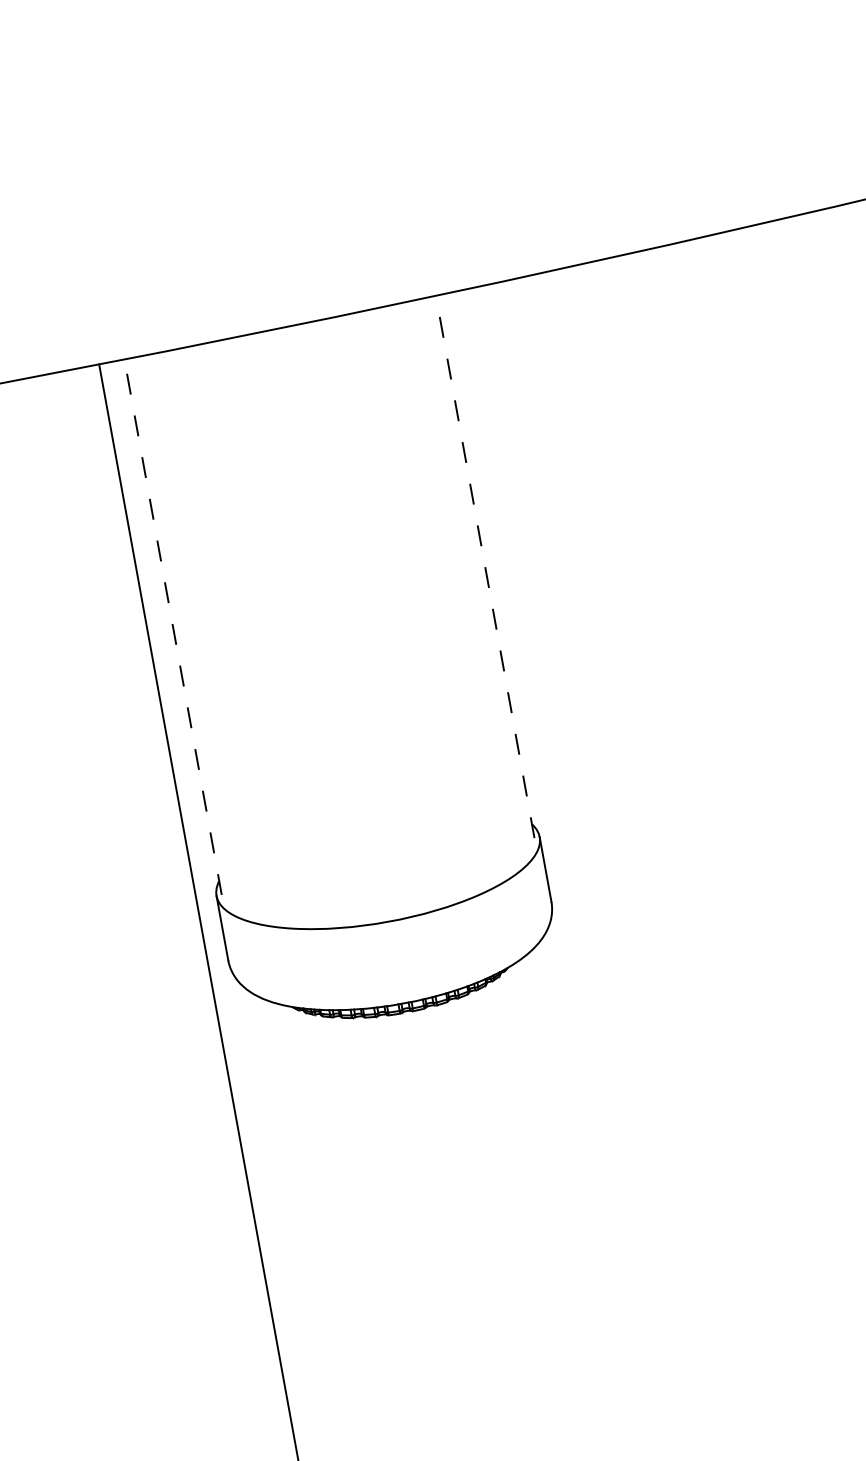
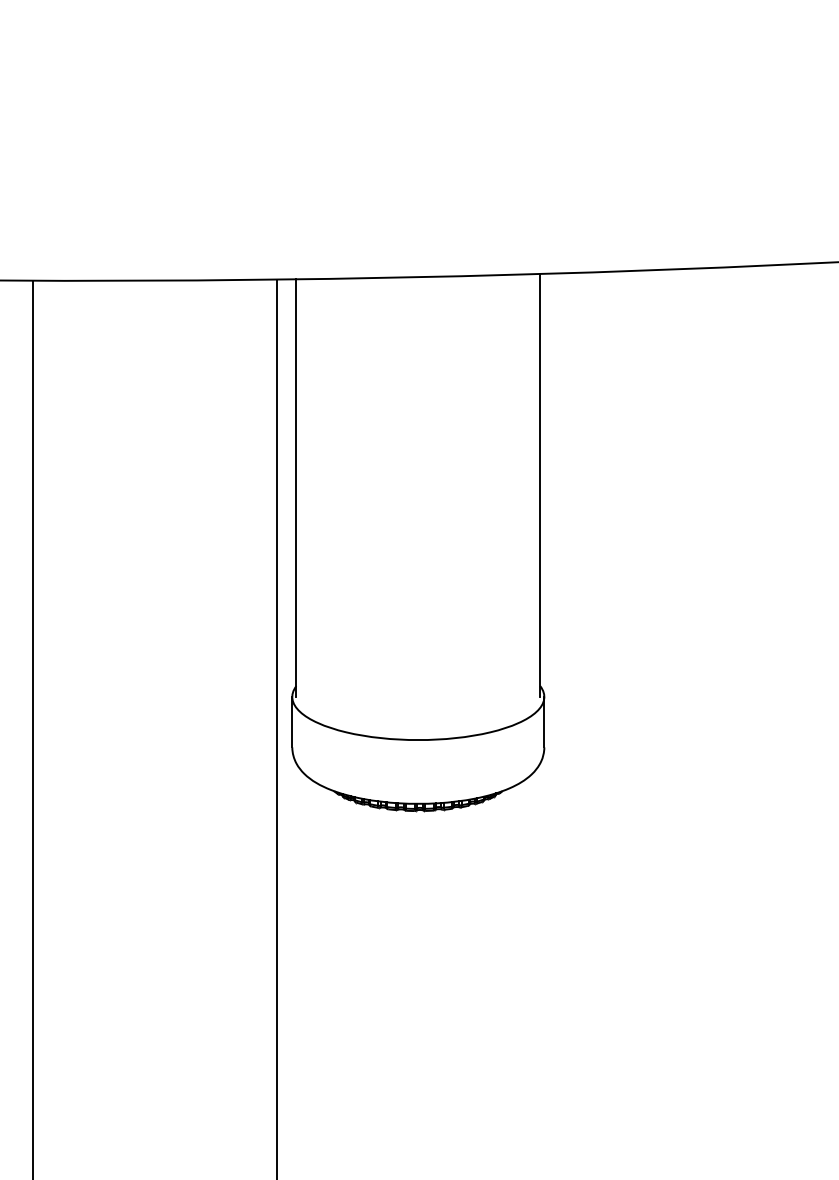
line: (485, 566) -> (540, 485), dashed -> solid
line: (173, 627) -> (296, 488), dashed -> solid

